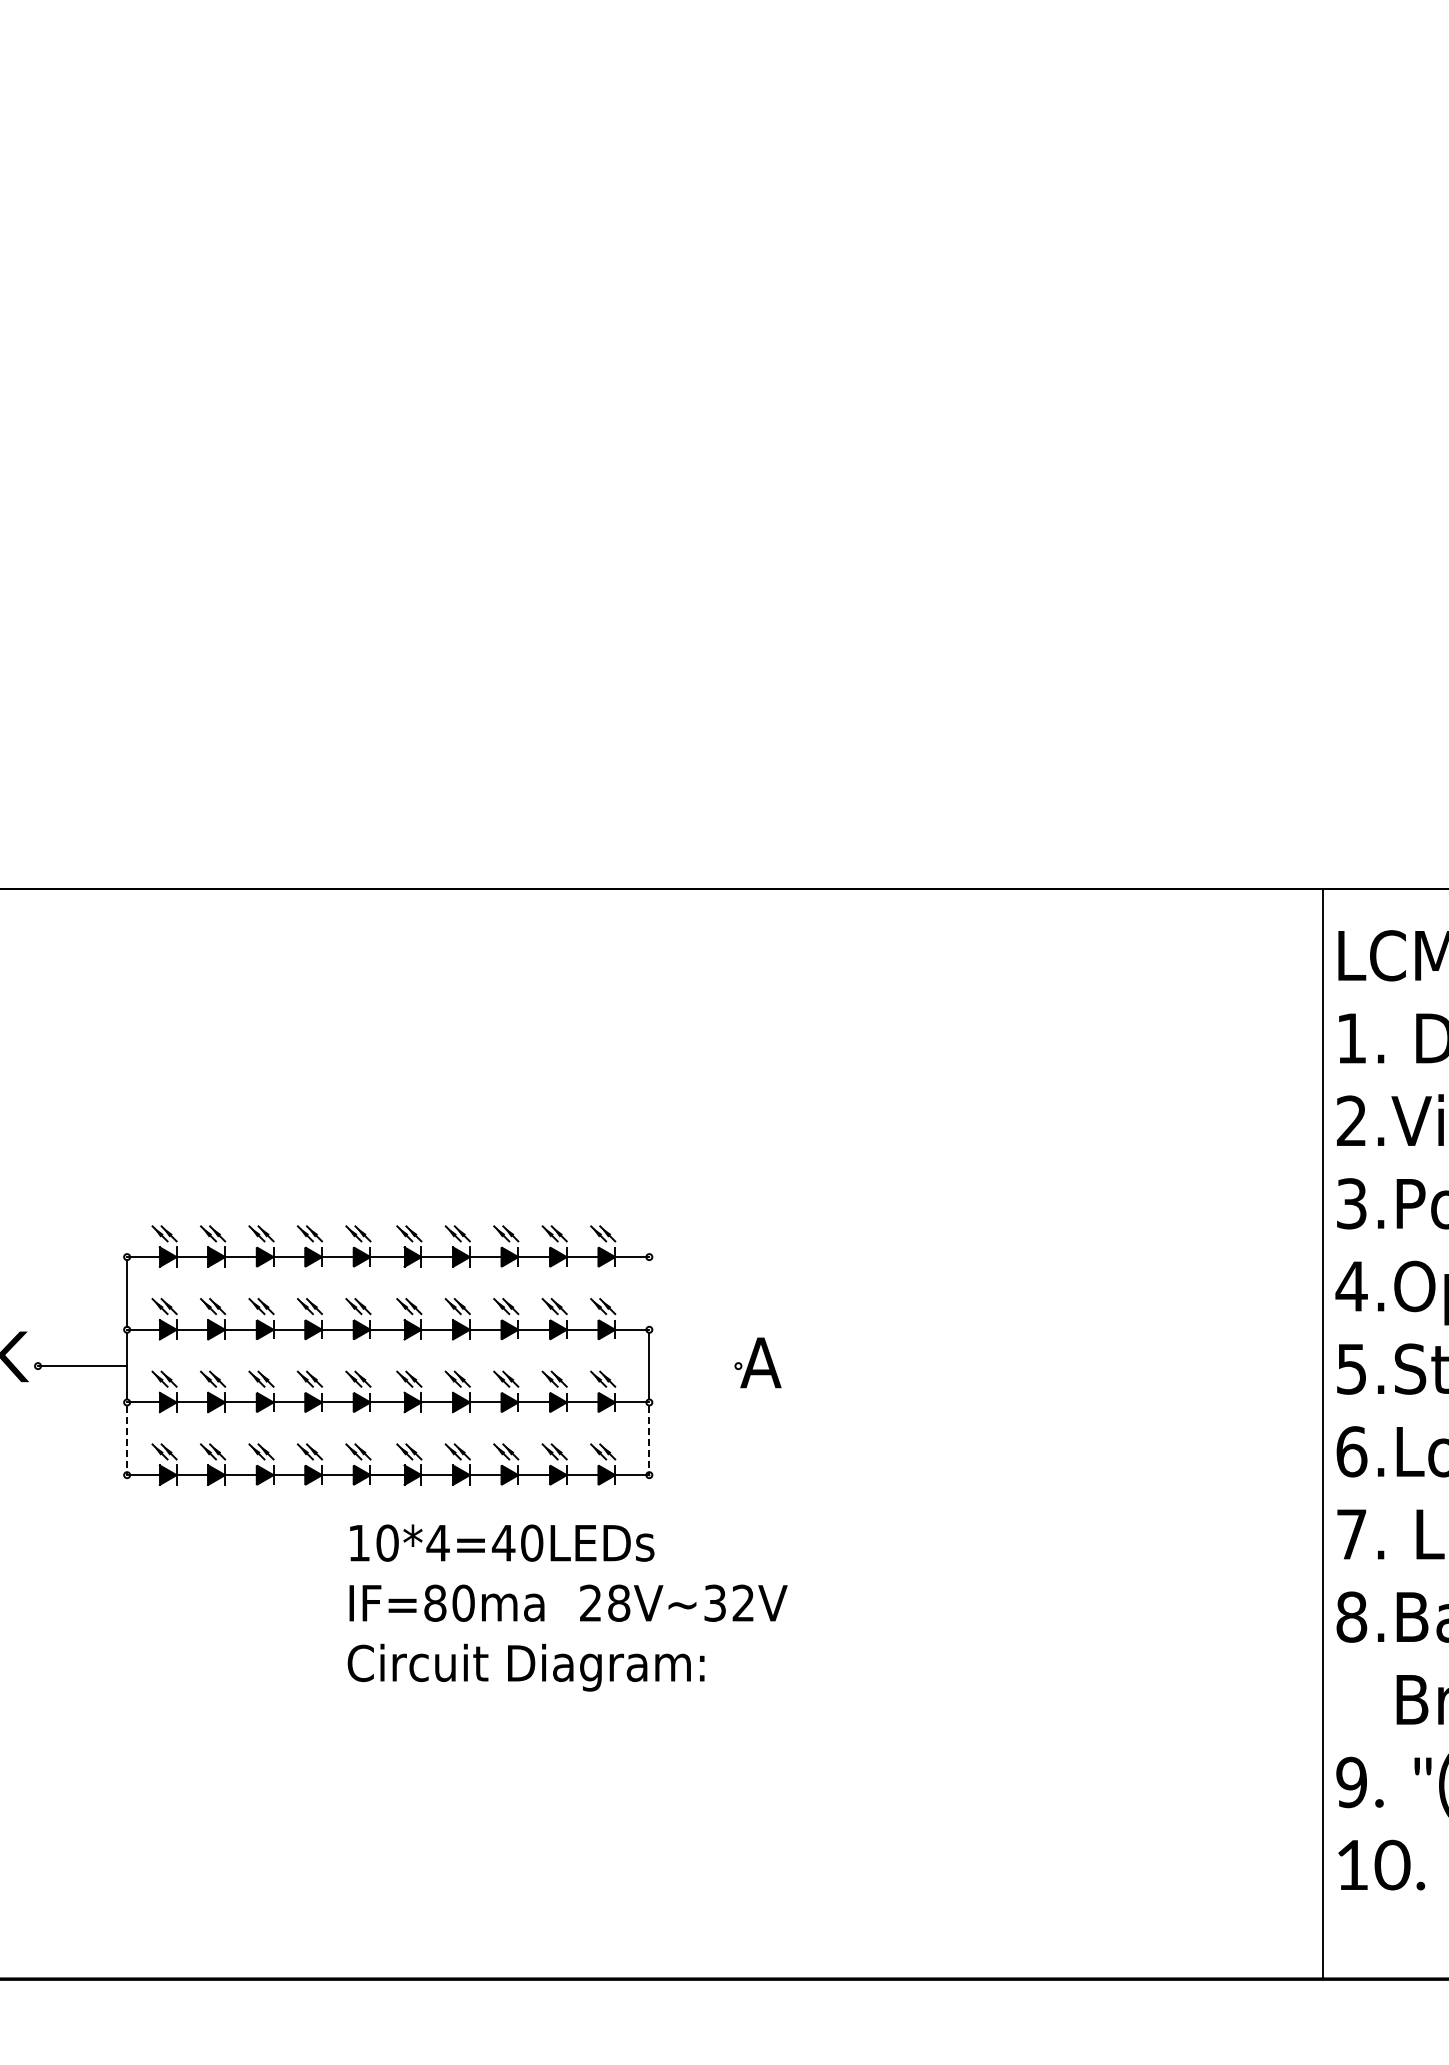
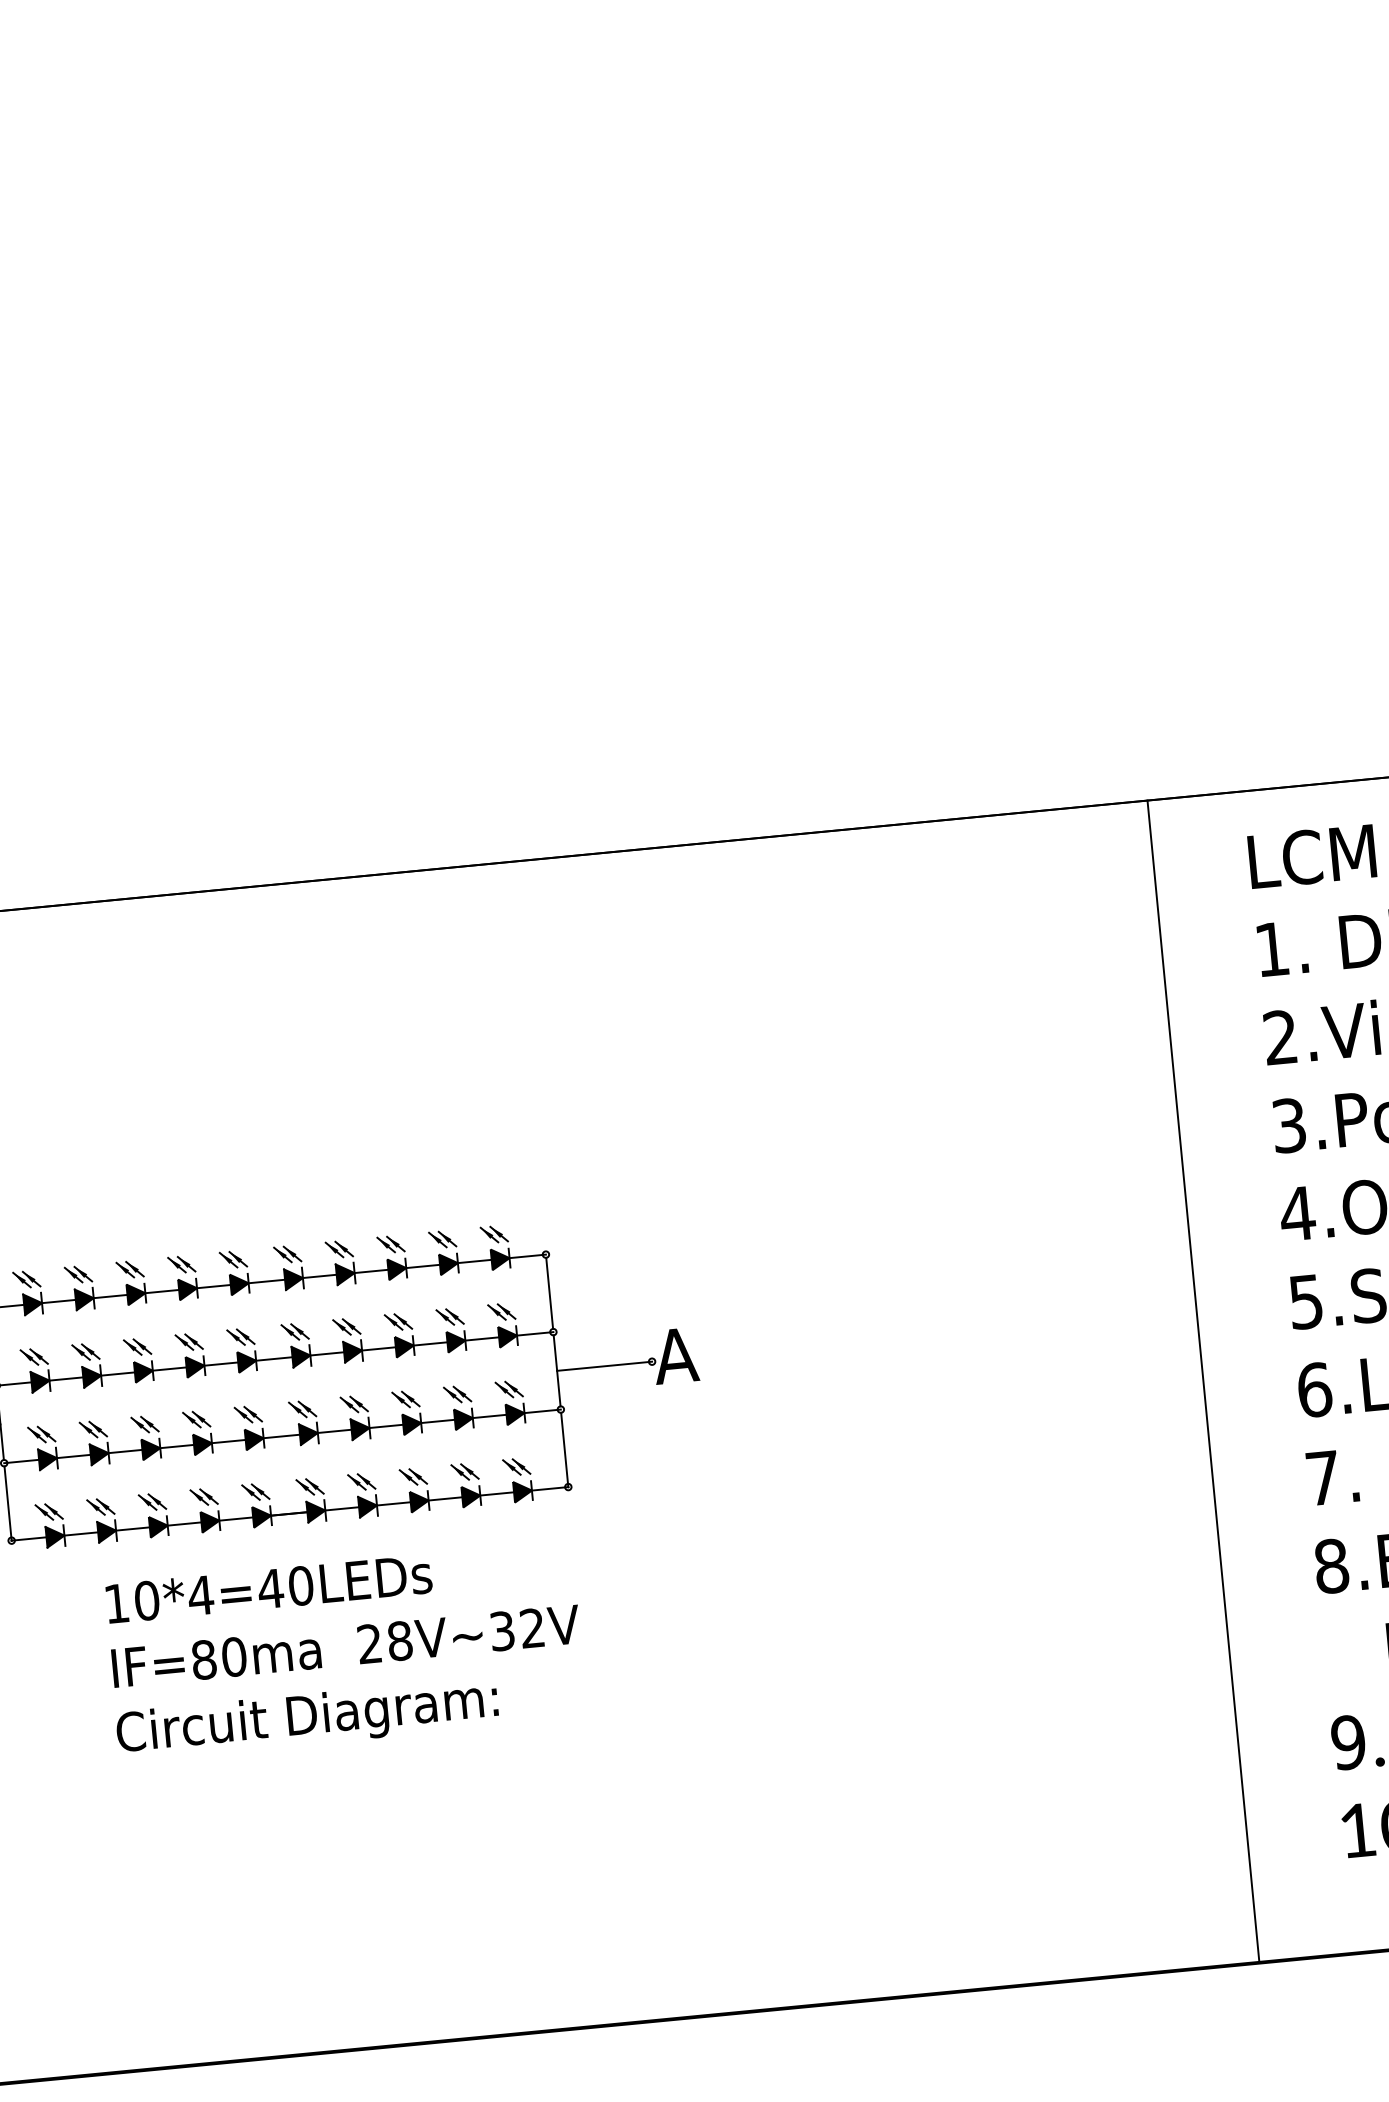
line: (649, 1293) -> (549, 1293), added
line: (693, 1366) -> (604, 1366), added
line: (1323, 1433) -> (1203, 1381), moved
line: (127, 1440) -> (8, 1503), dashed -> solid
line: (649, 1440) -> (564, 1450), dashed -> solid
text: (567, 1607) -> (345, 1650), moved

